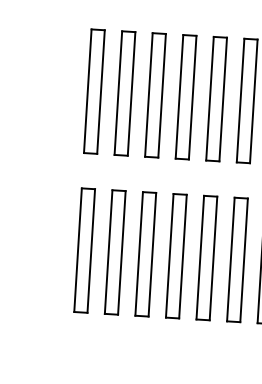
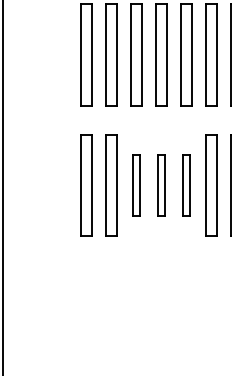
part: (145, 254) -> (136, 185), size x0.6
part: (176, 255) -> (161, 185), size x0.6
part: (206, 257) -> (186, 185), size x0.6

